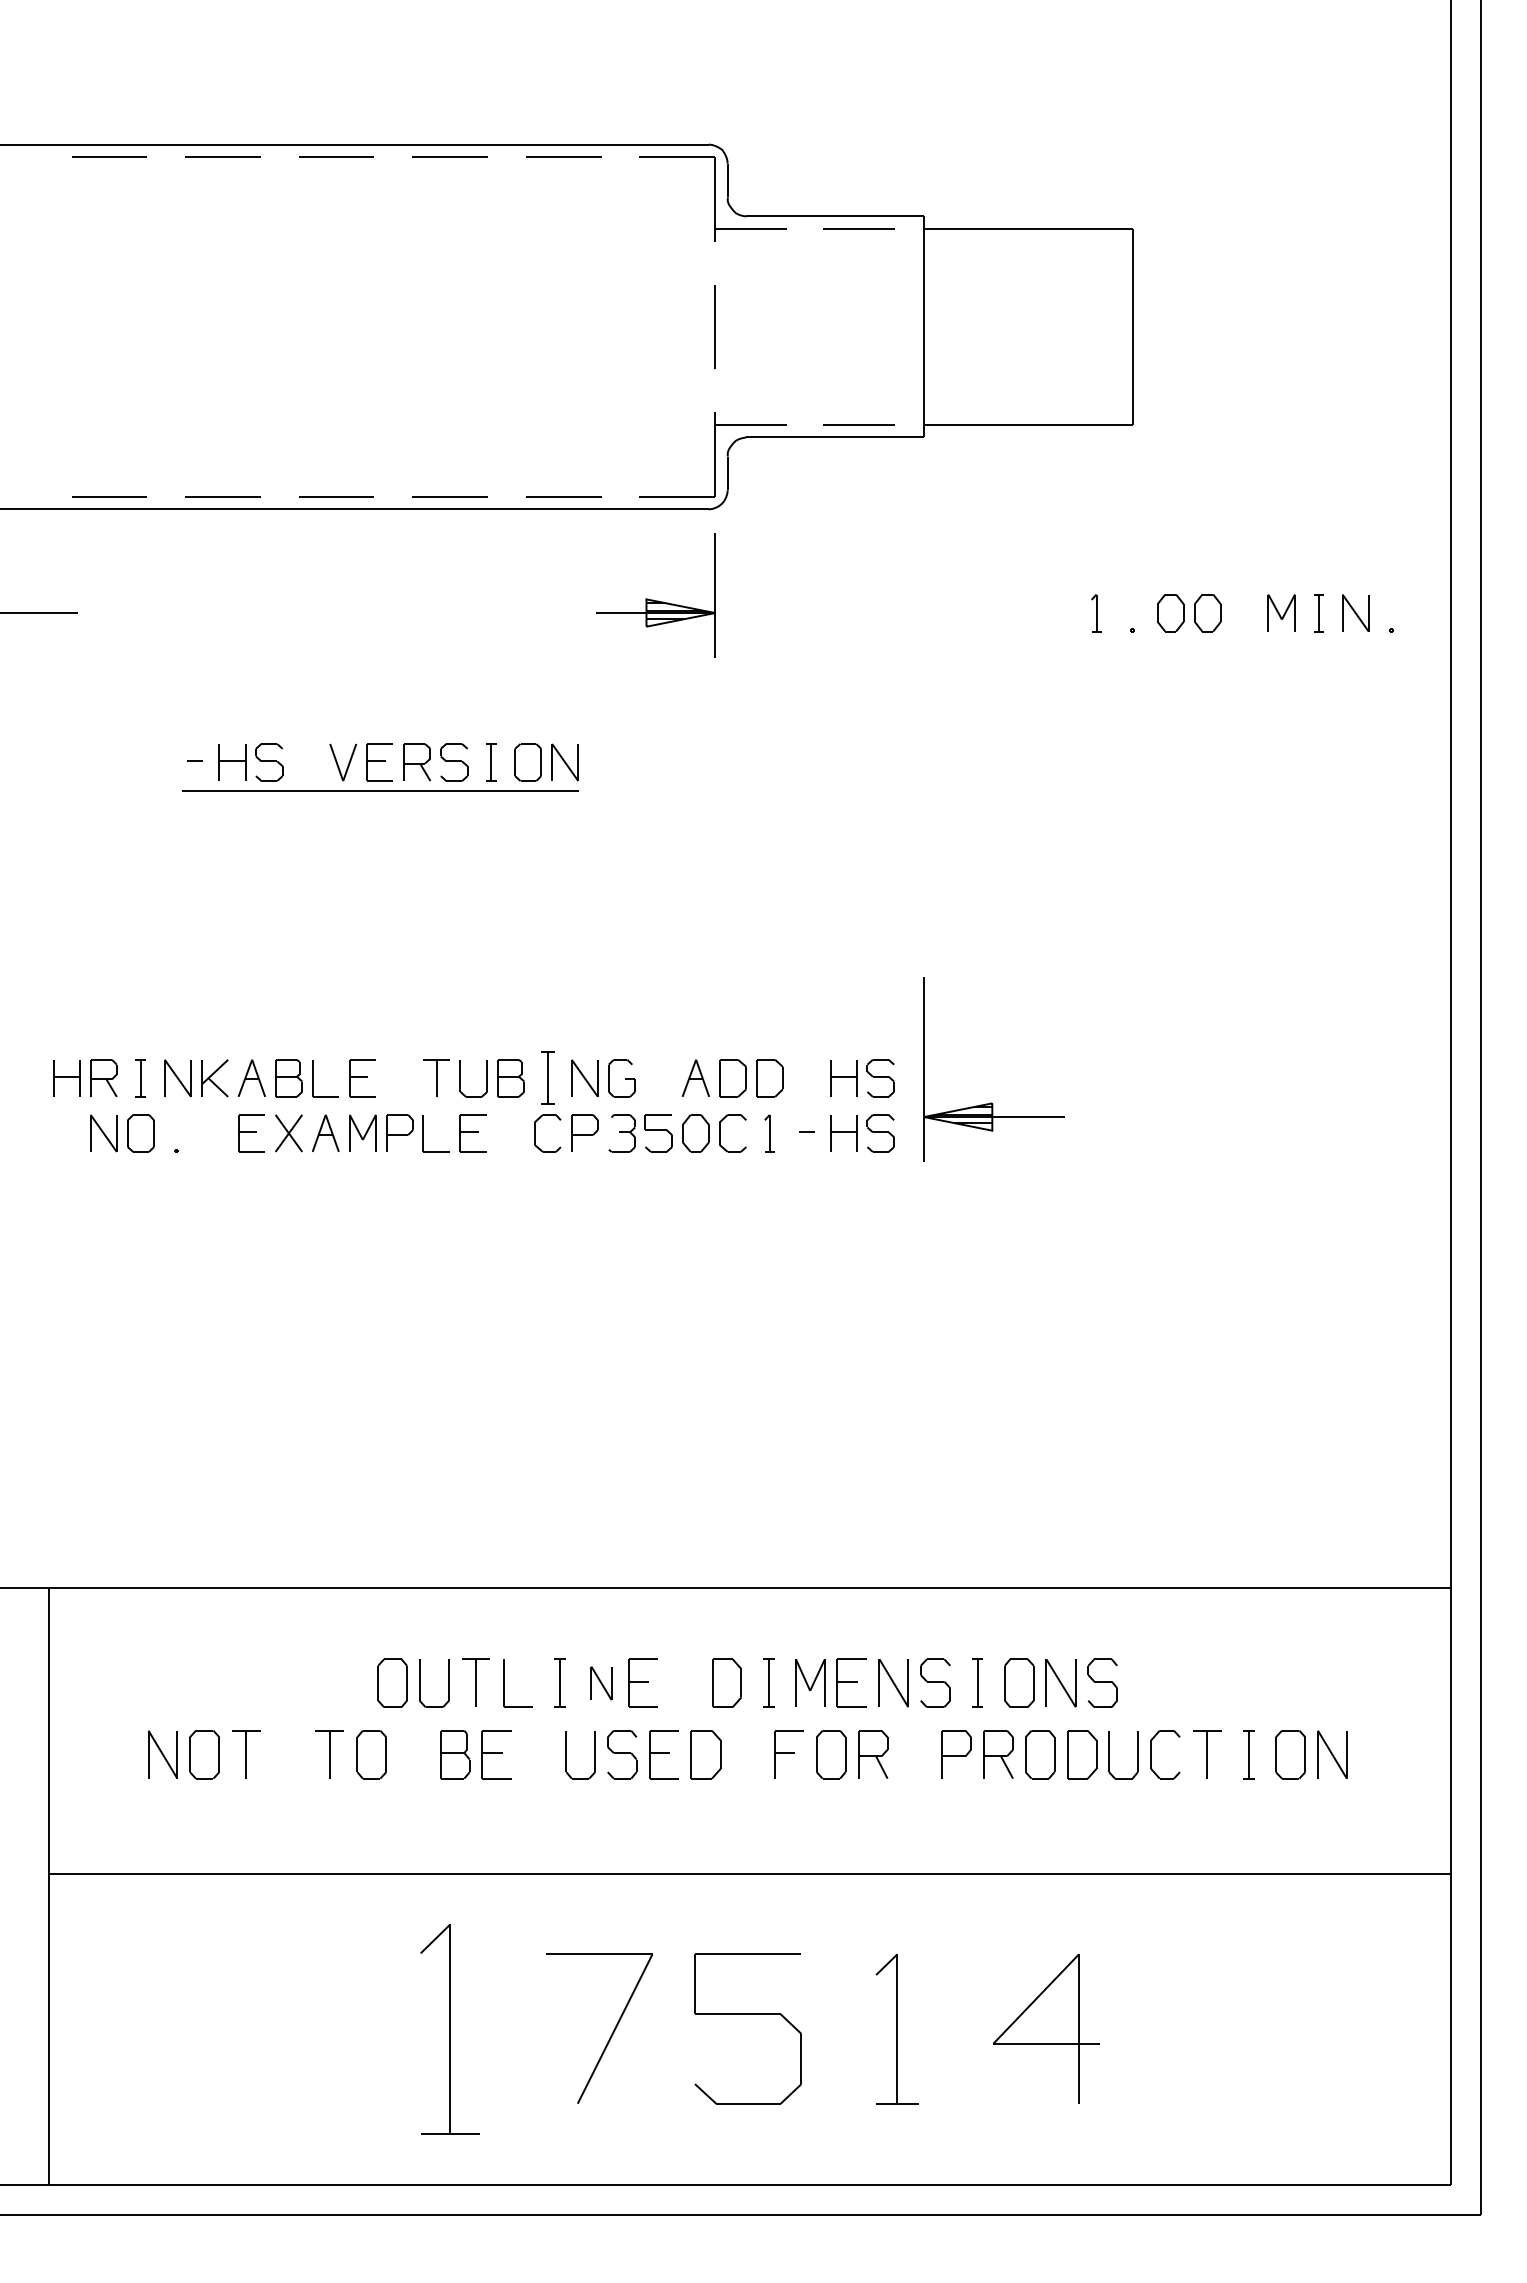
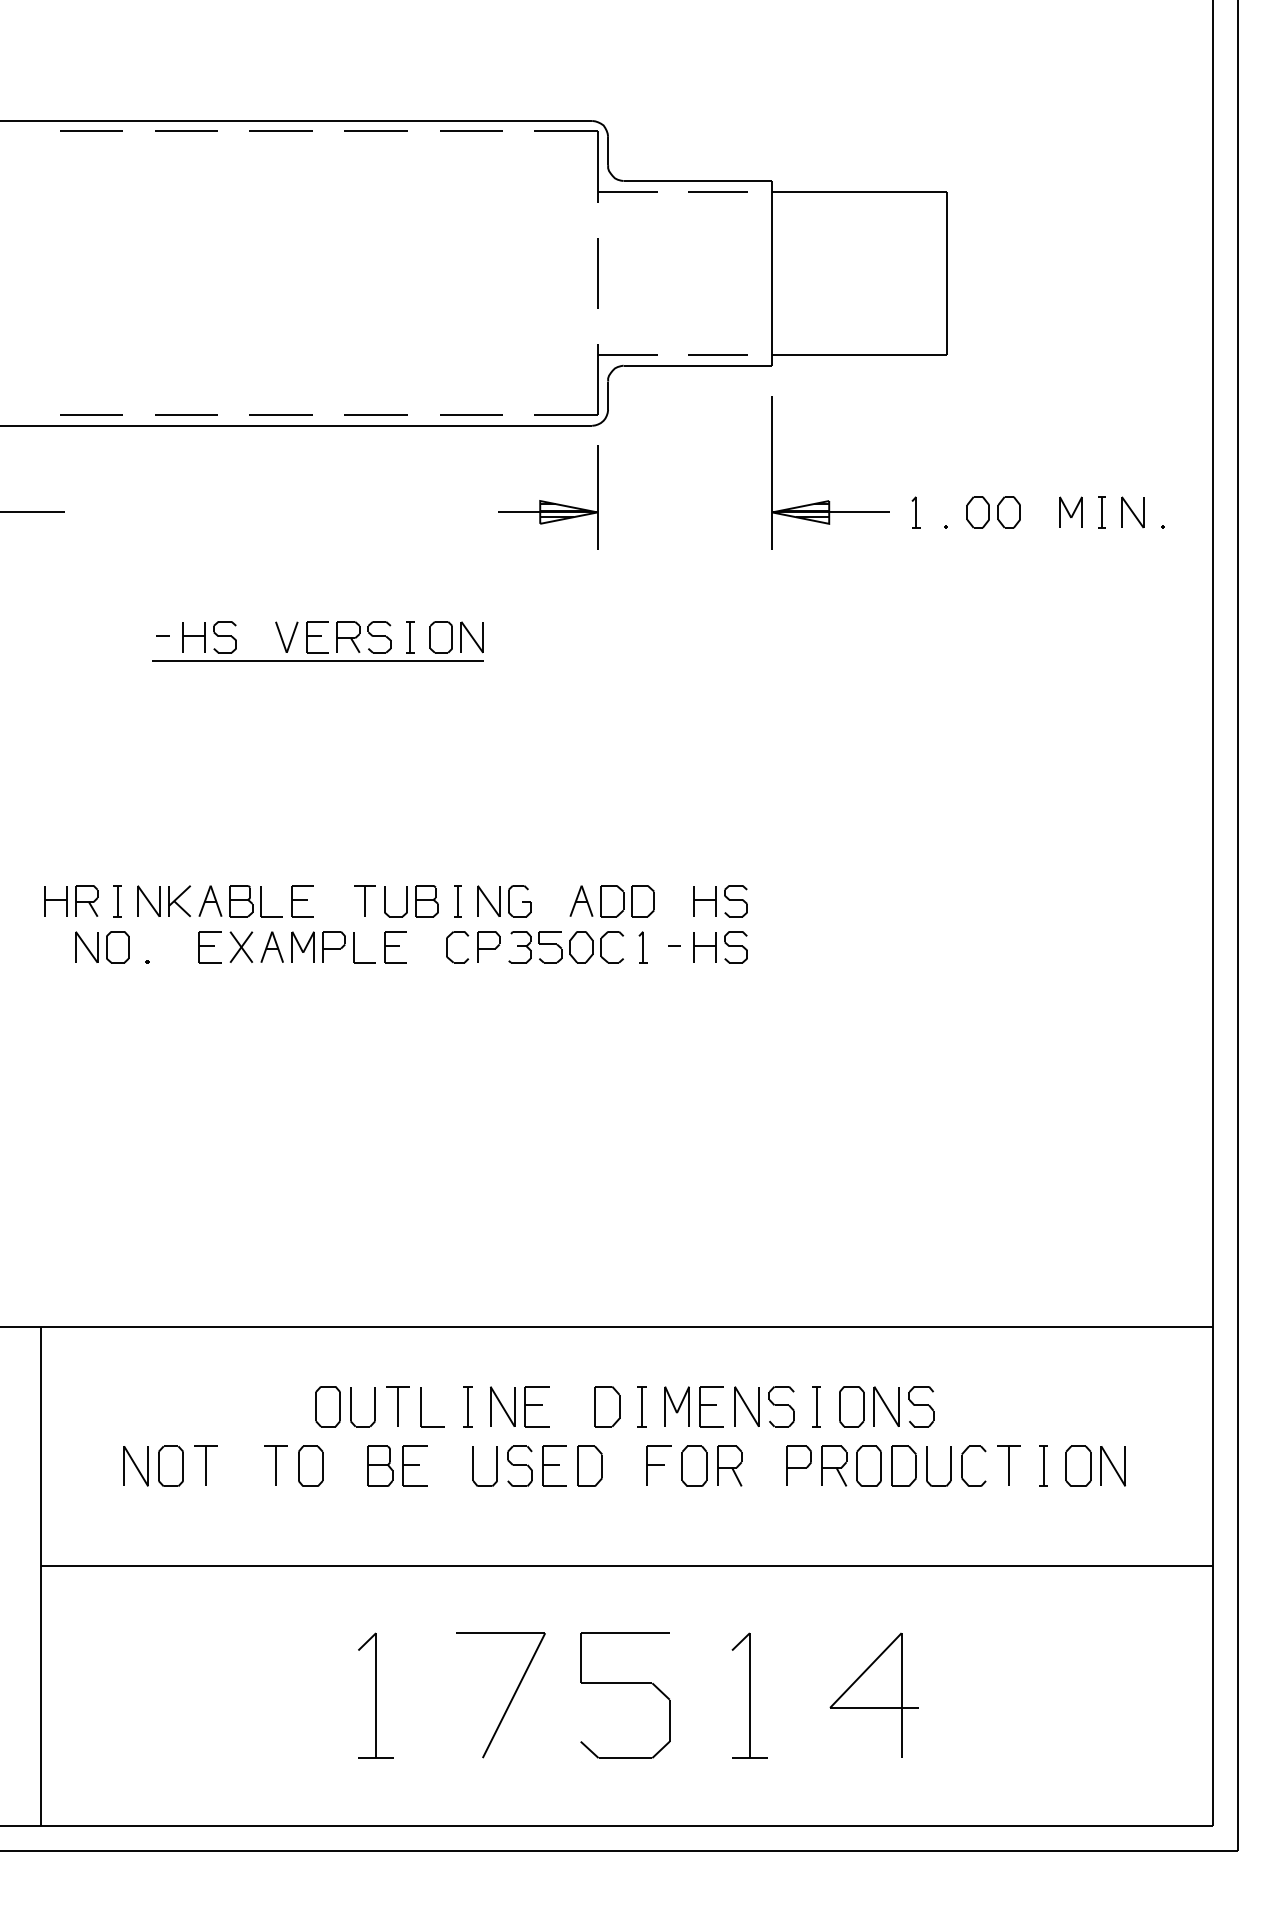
part: (547, 1078) -> (457, 901), size x0.71
part: (991, 1102) -> (828, 500), moved
part: (601, 1683) -> (502, 1406), size x1.43
part: (449, 2028) -> (375, 1695), size x0.71

